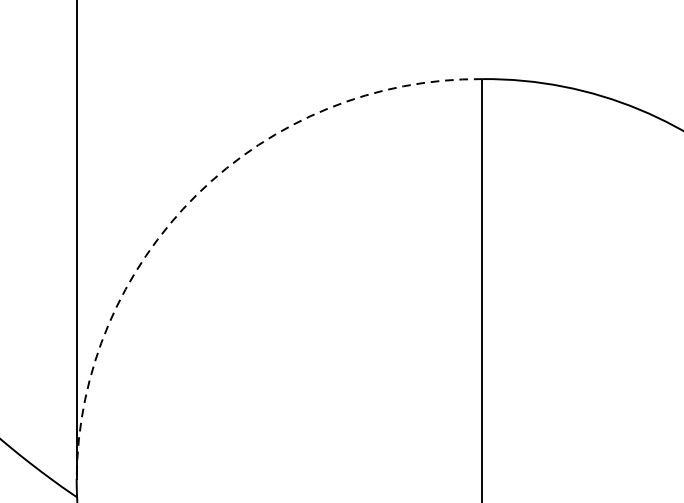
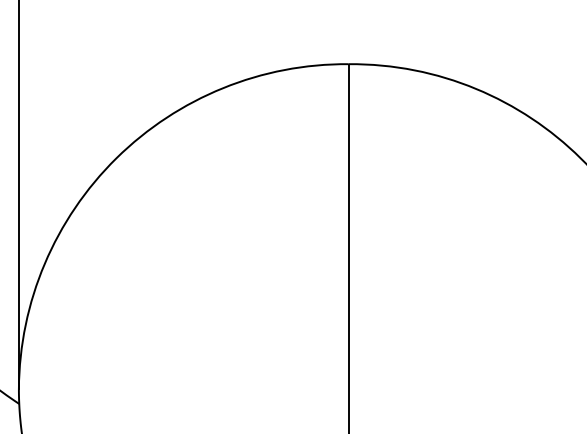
arc: (196, 195) -> (116, 158), dashed -> solid

